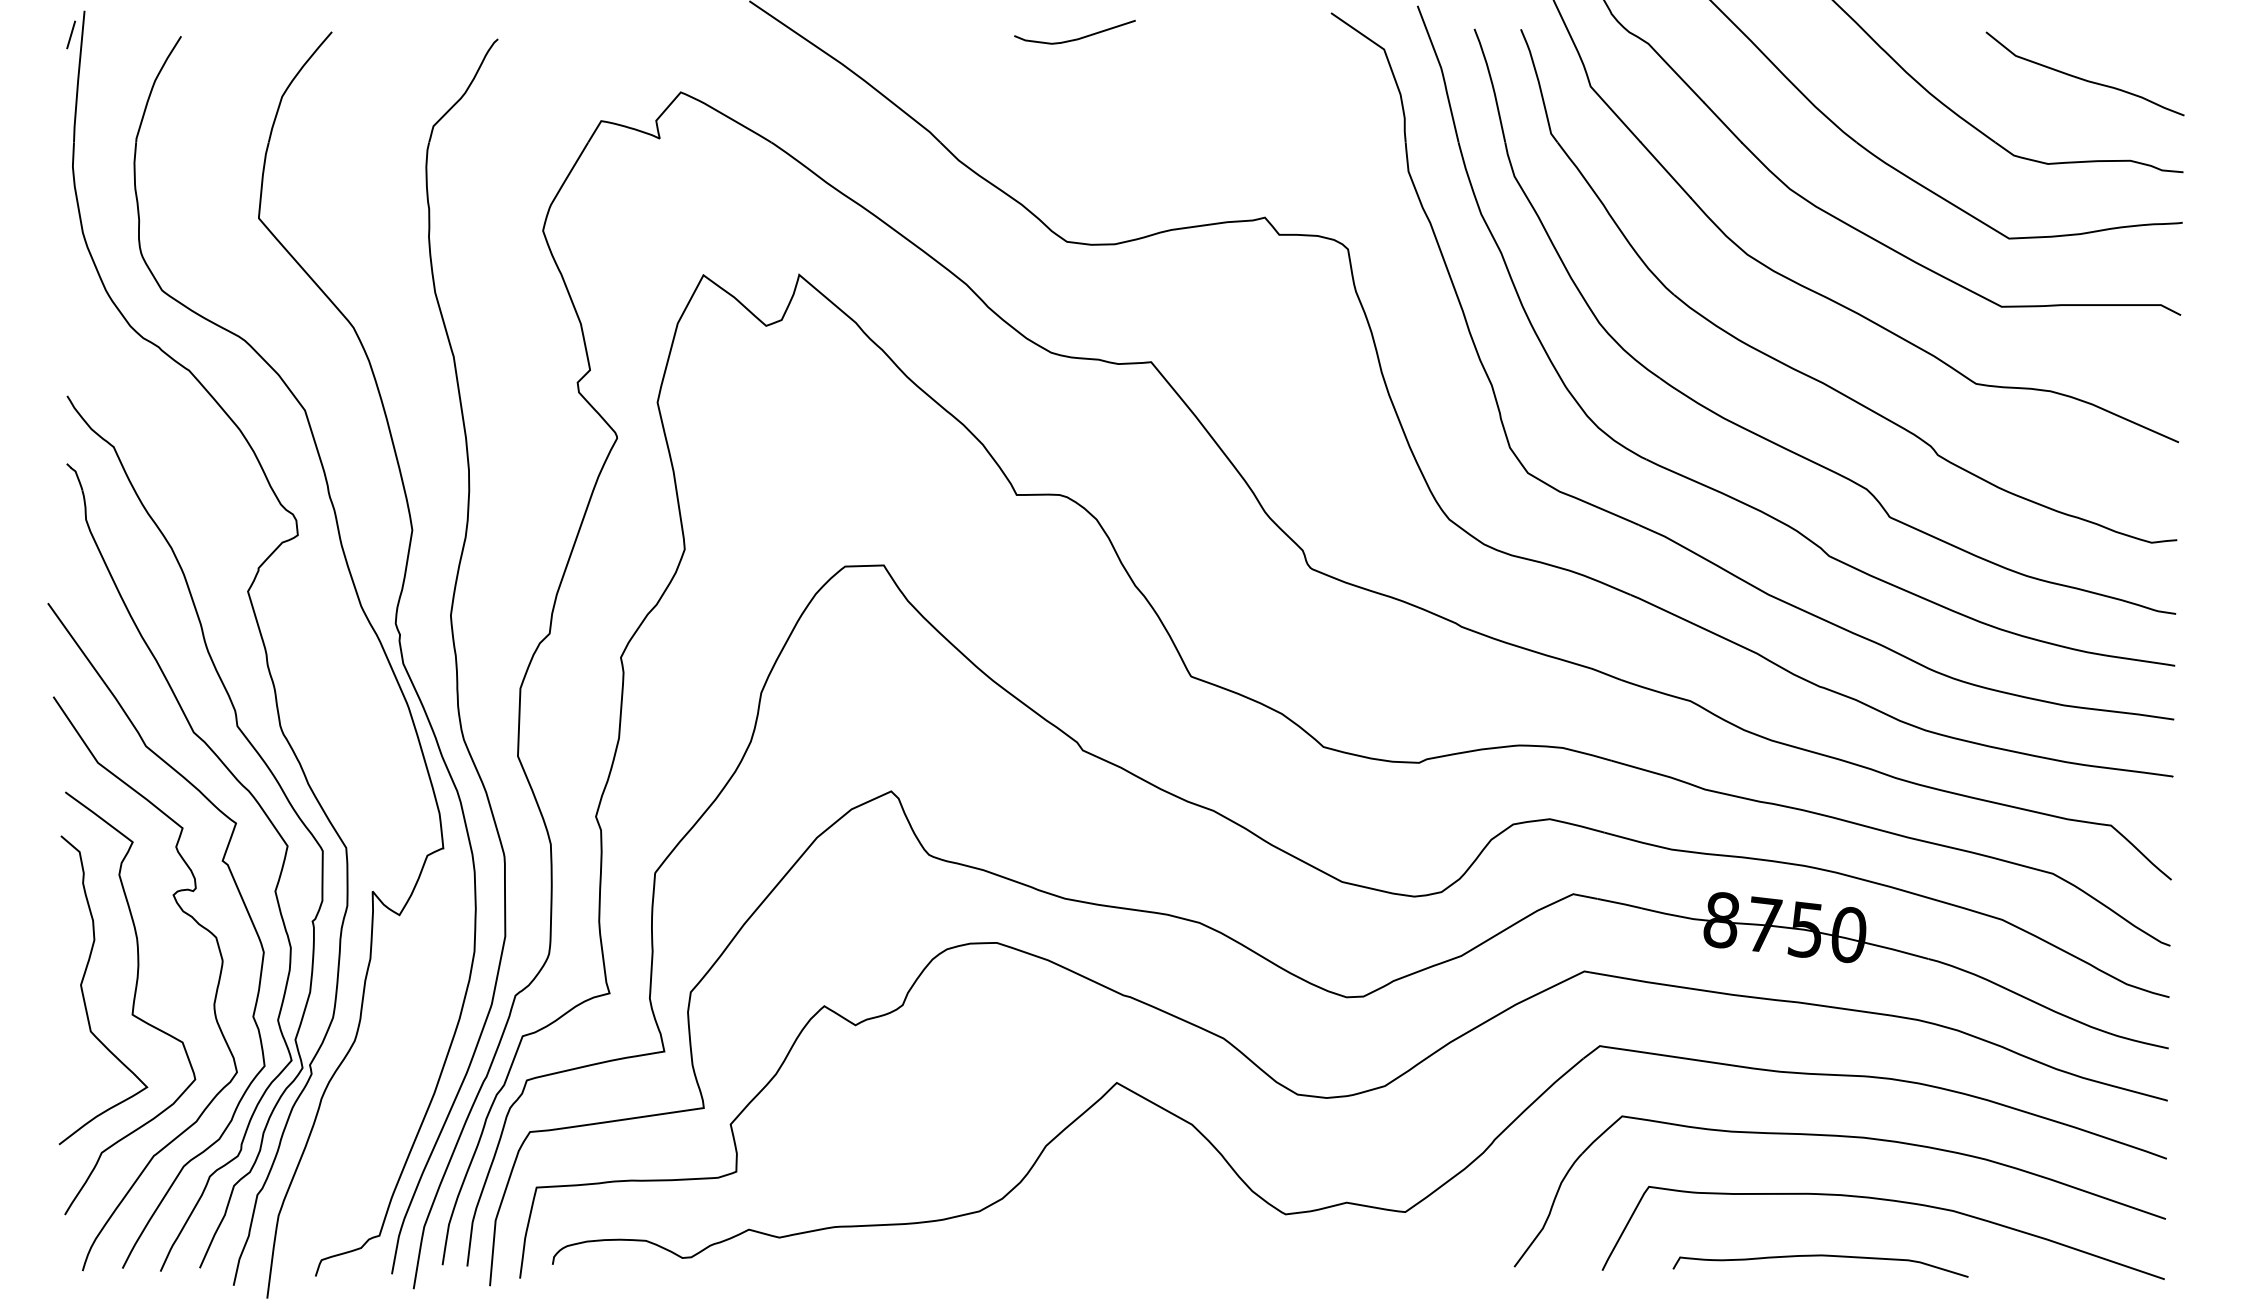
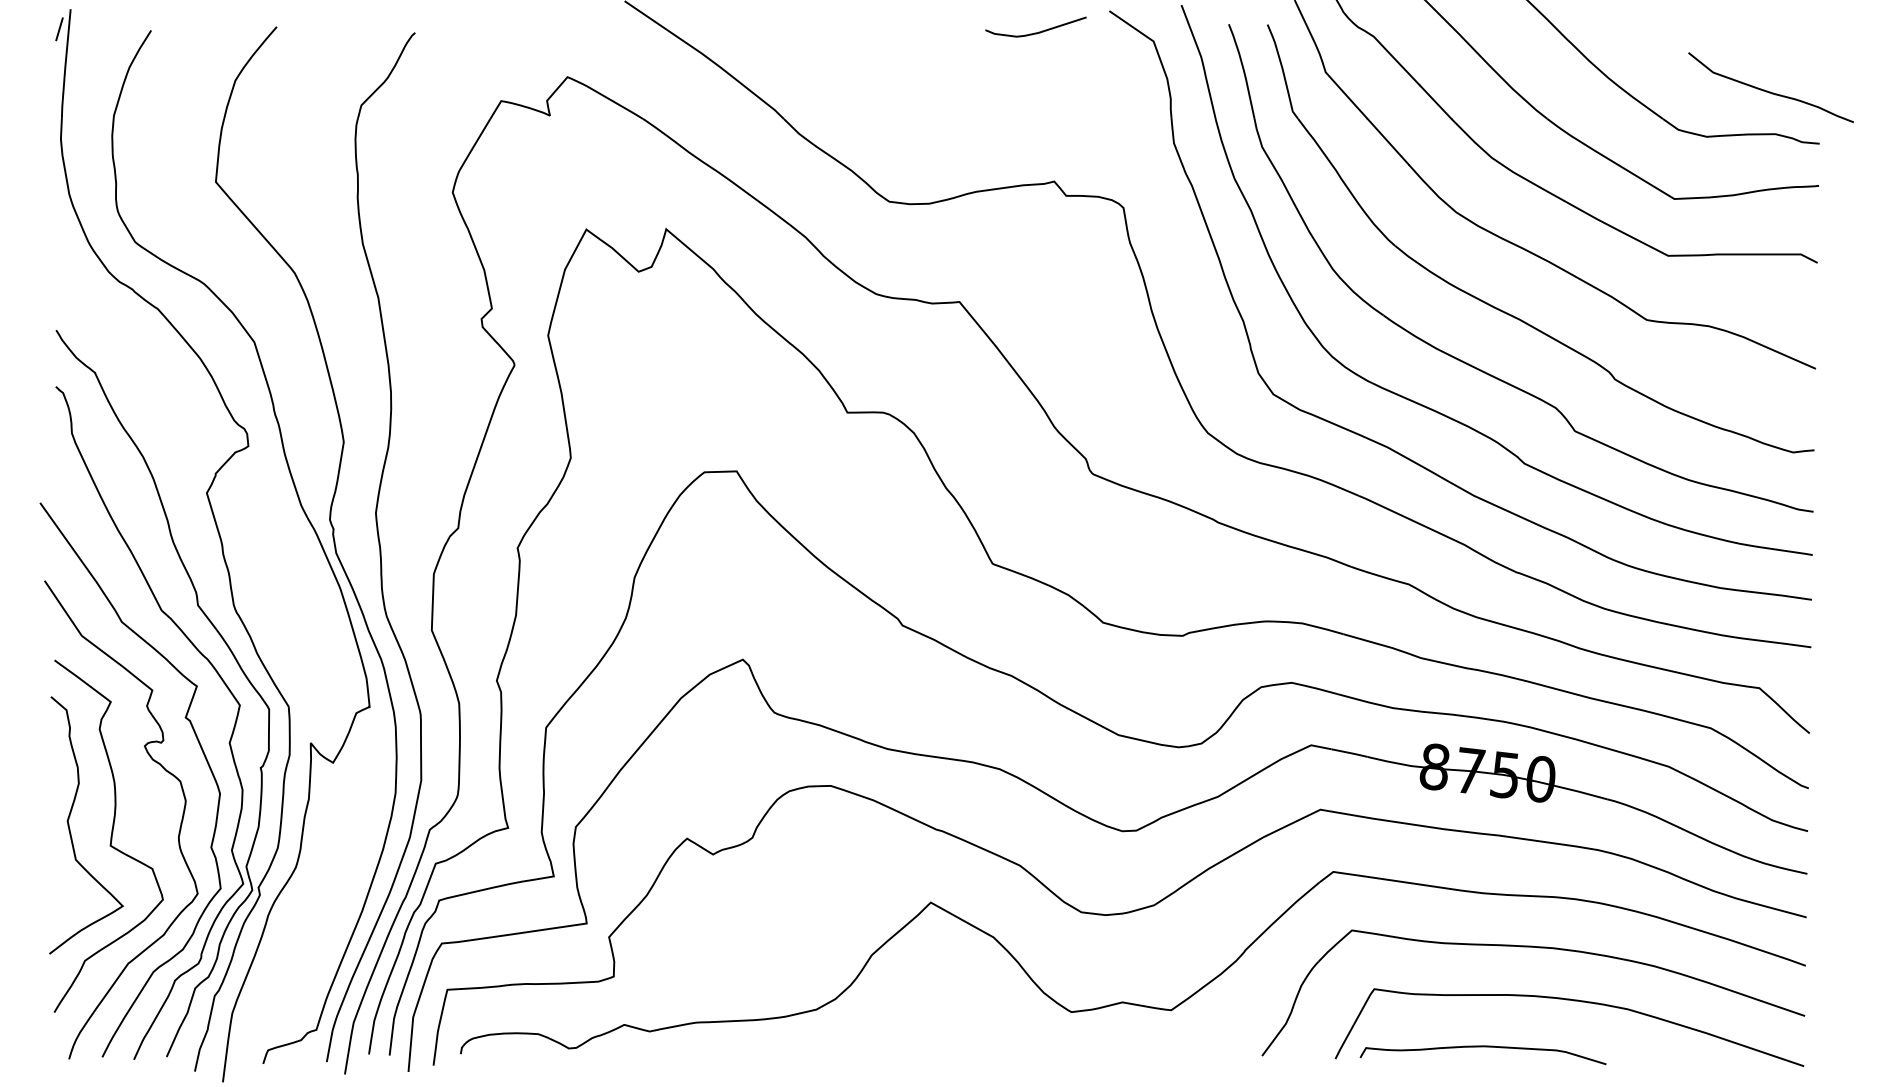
curve: (1075, 38) -> (1036, 32), moved
curve: (2083, 78) -> (1769, 91), moved
curve: (1820, 1256) -> (1483, 1047), moved

